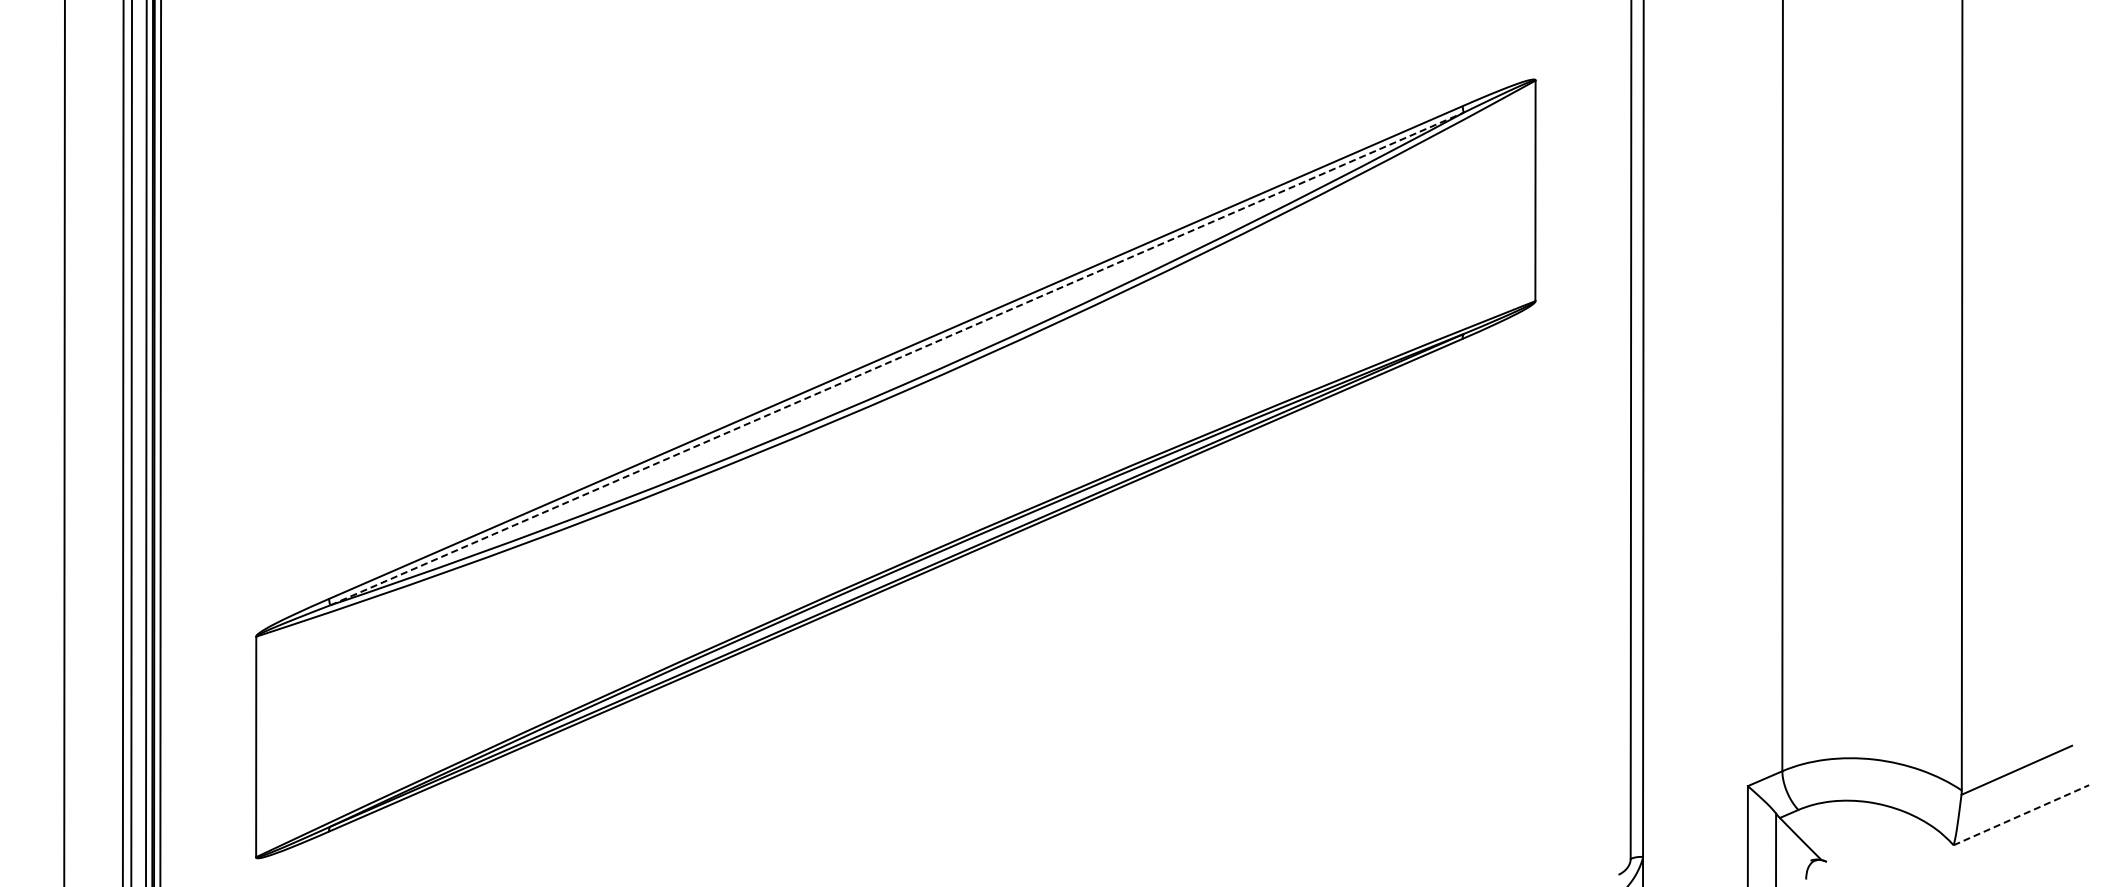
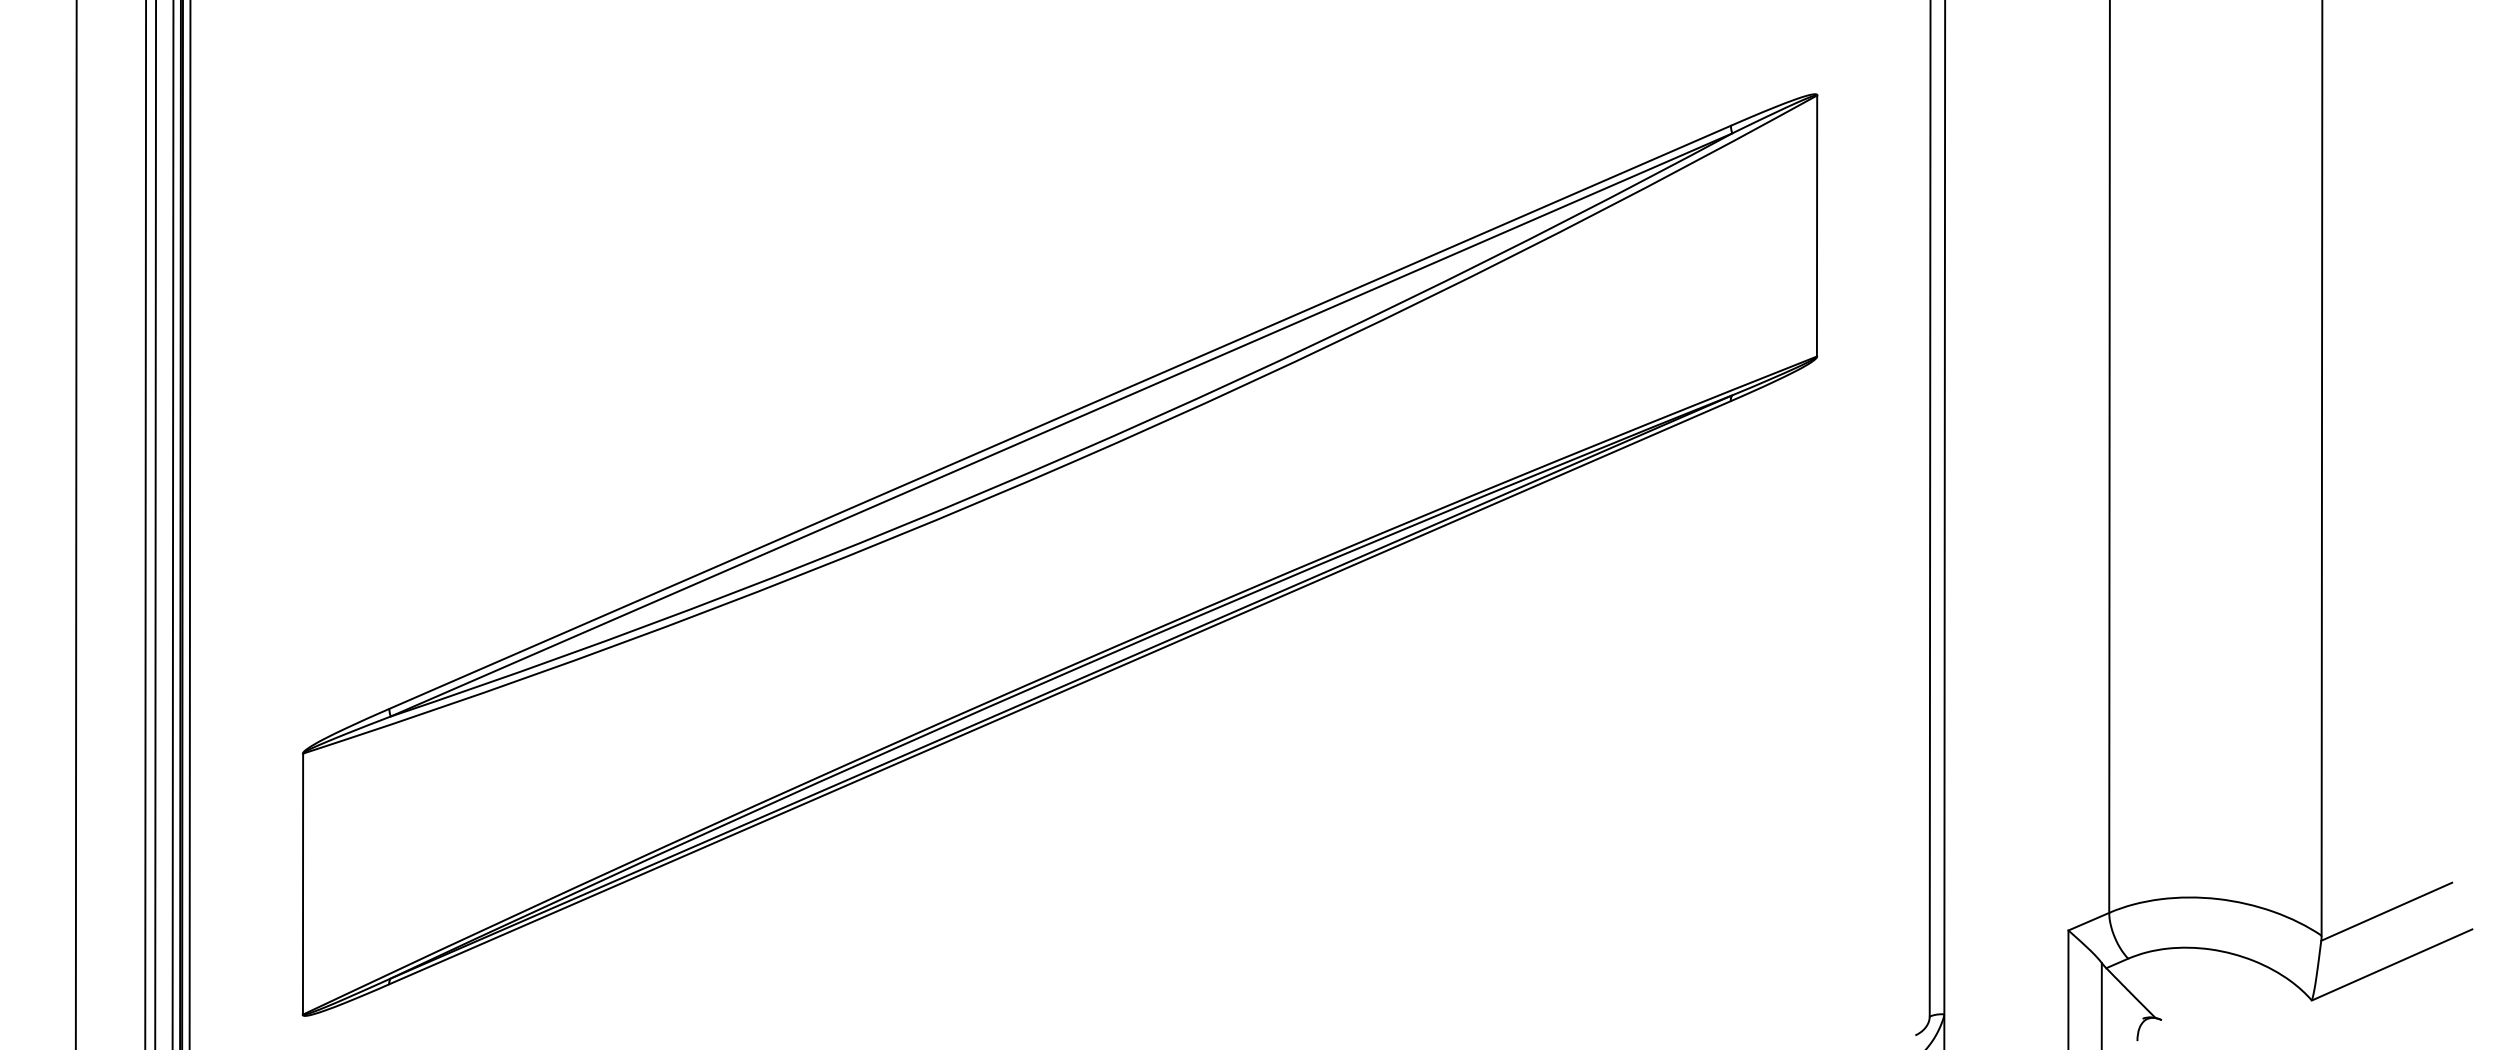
line: (897, 358) -> (1062, 424), dashed -> solid
line: (2021, 815) -> (2392, 965), dashed -> solid

